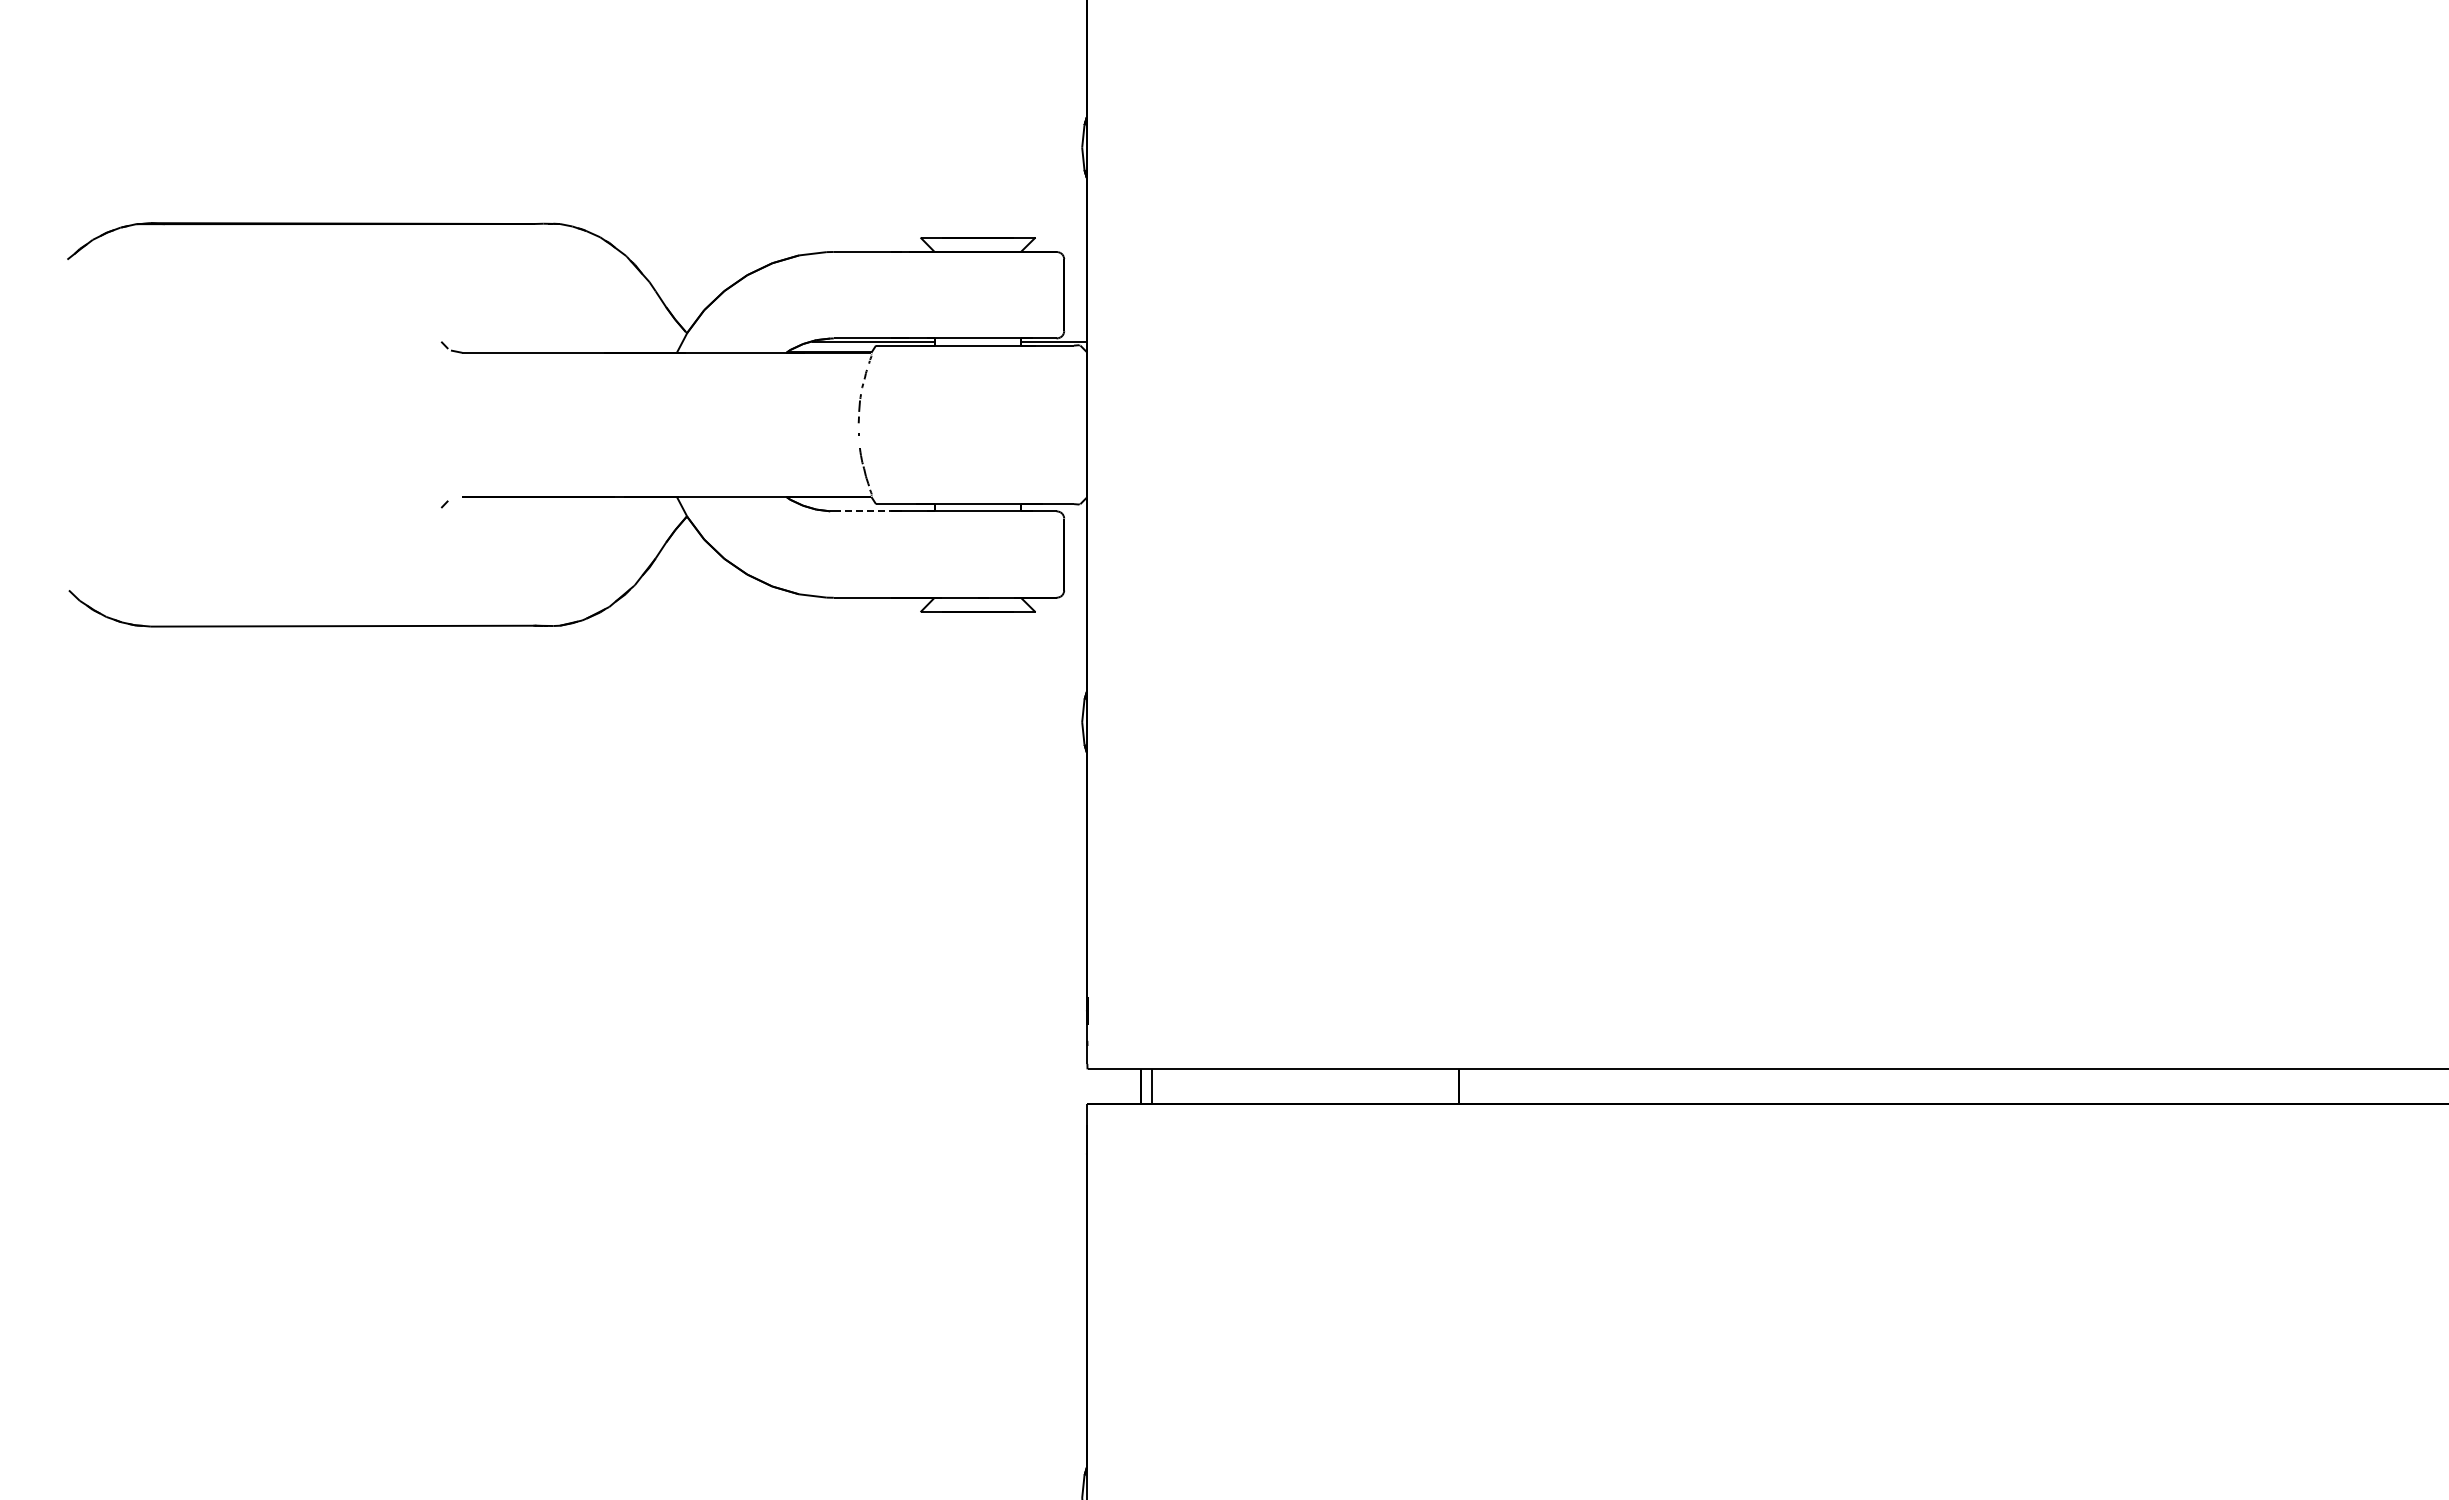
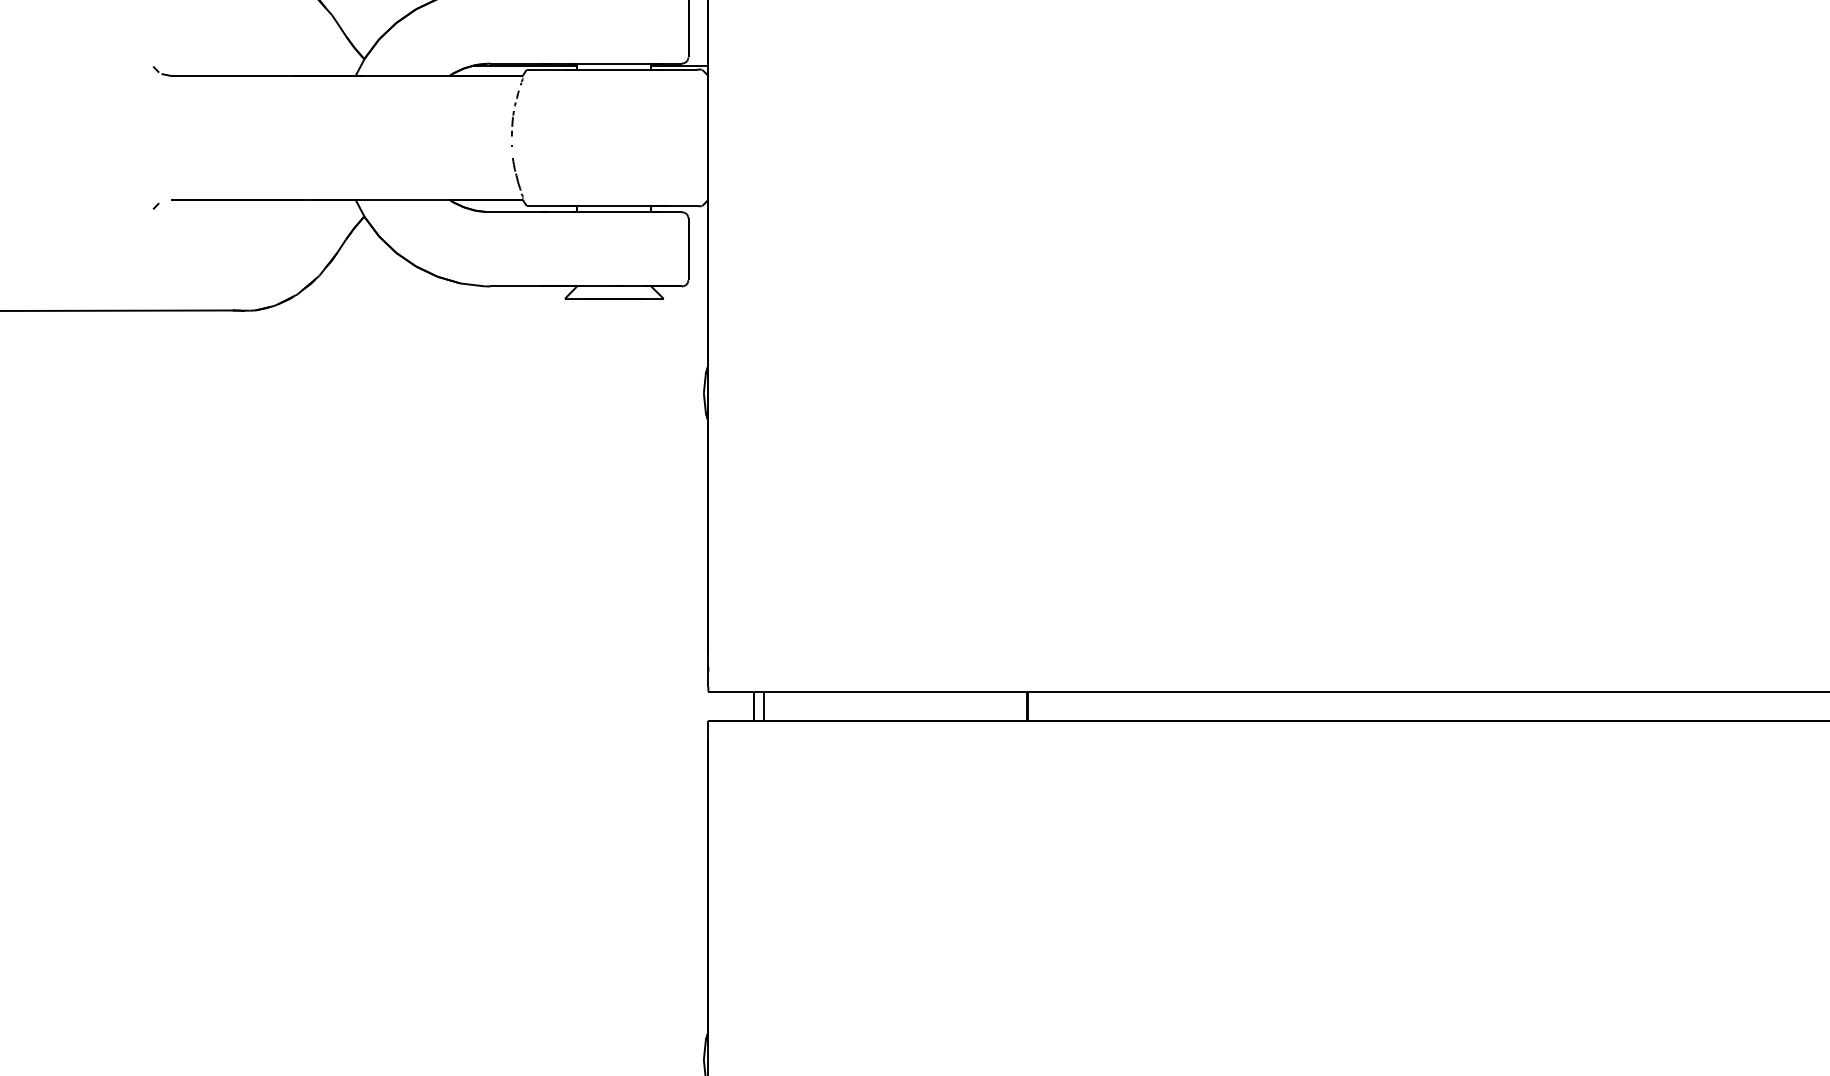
line: (862, 511) -> (515, 212), dashed -> solid

